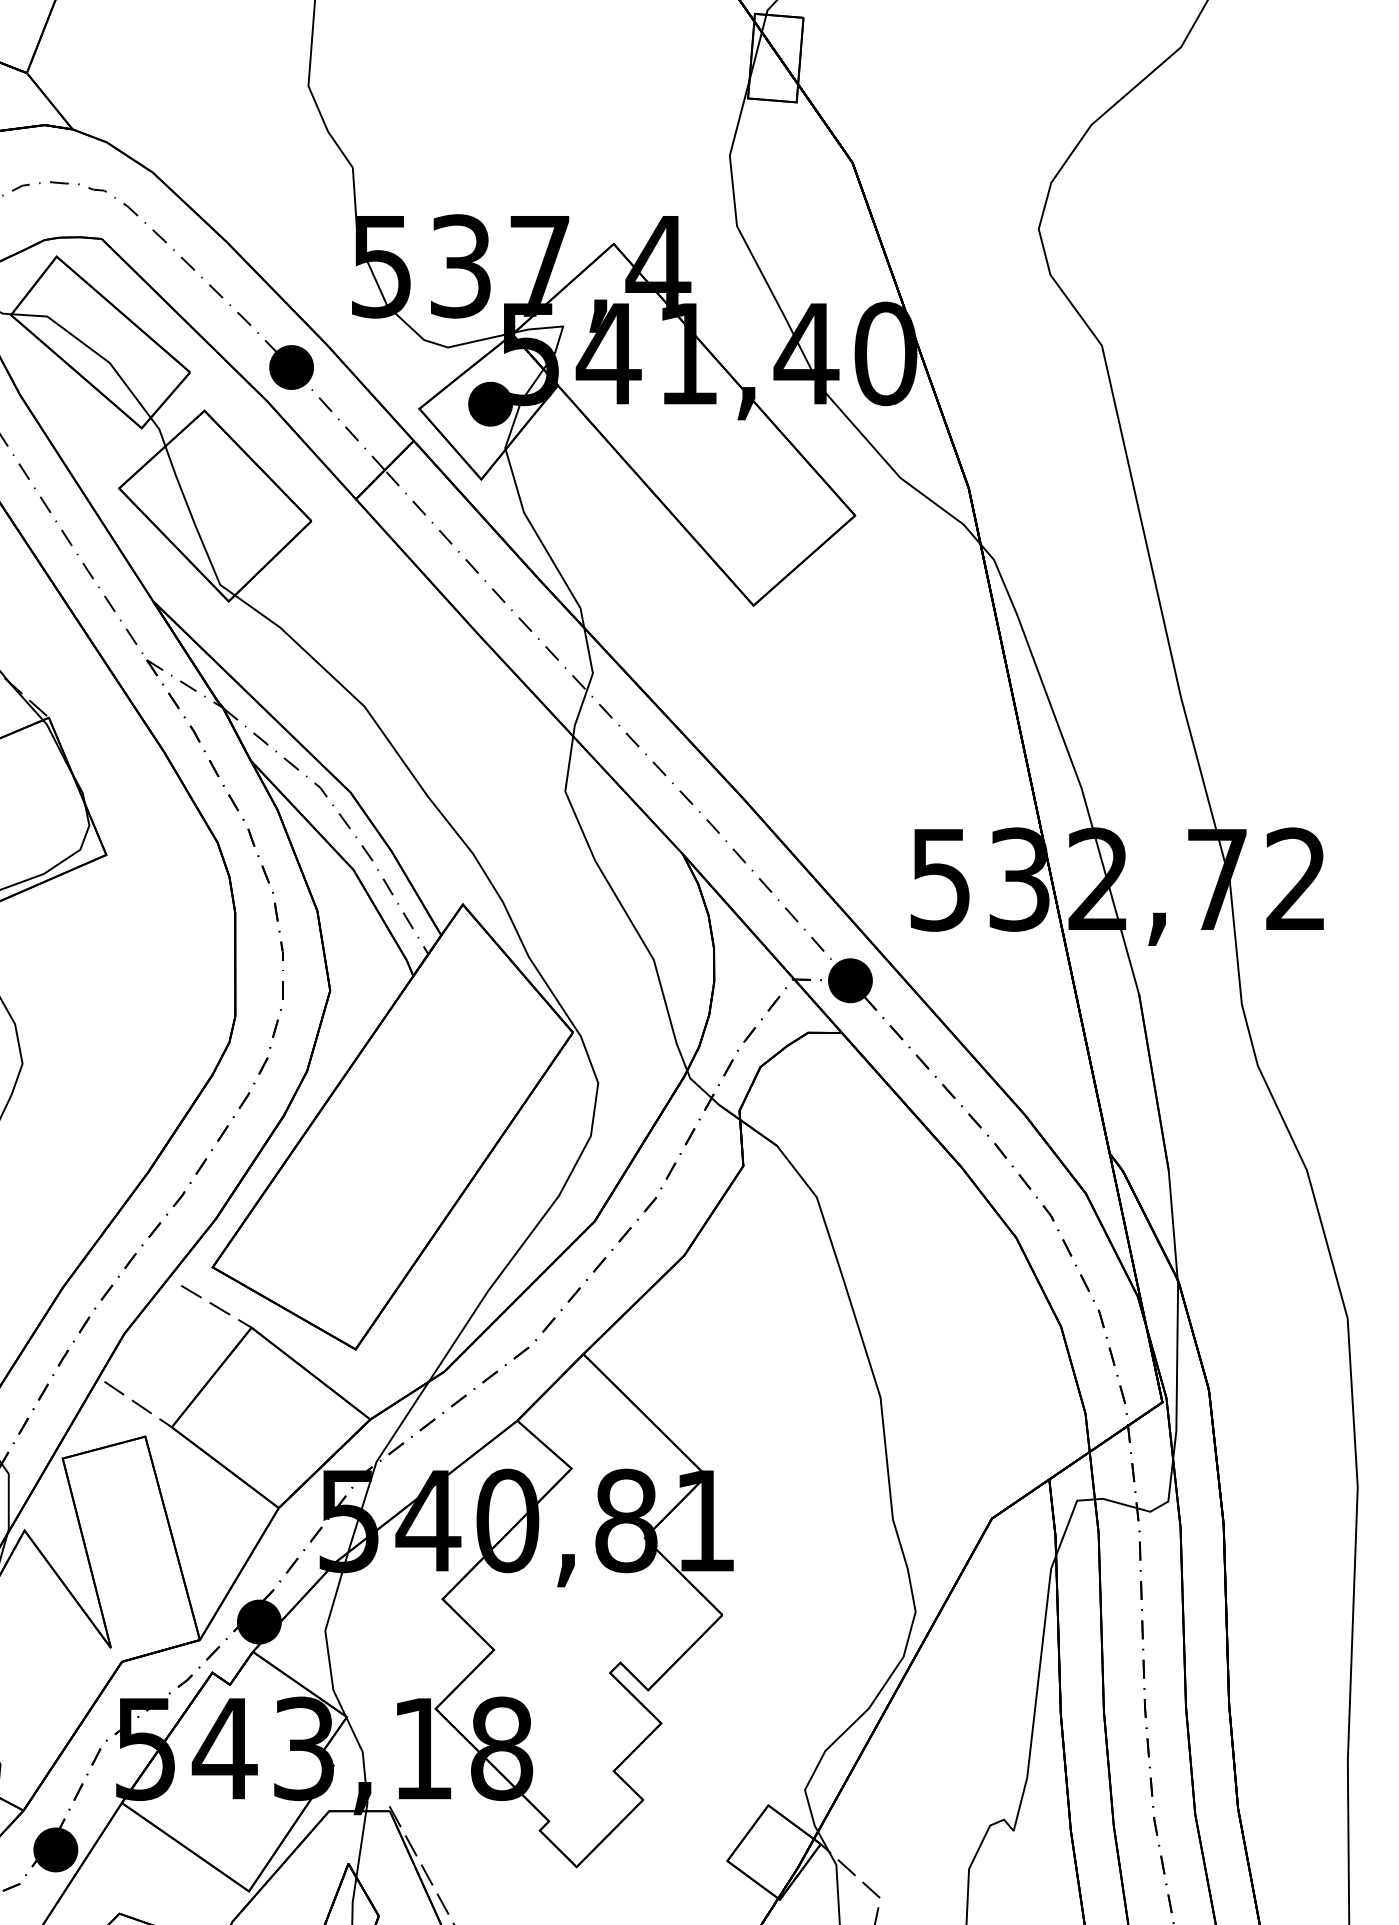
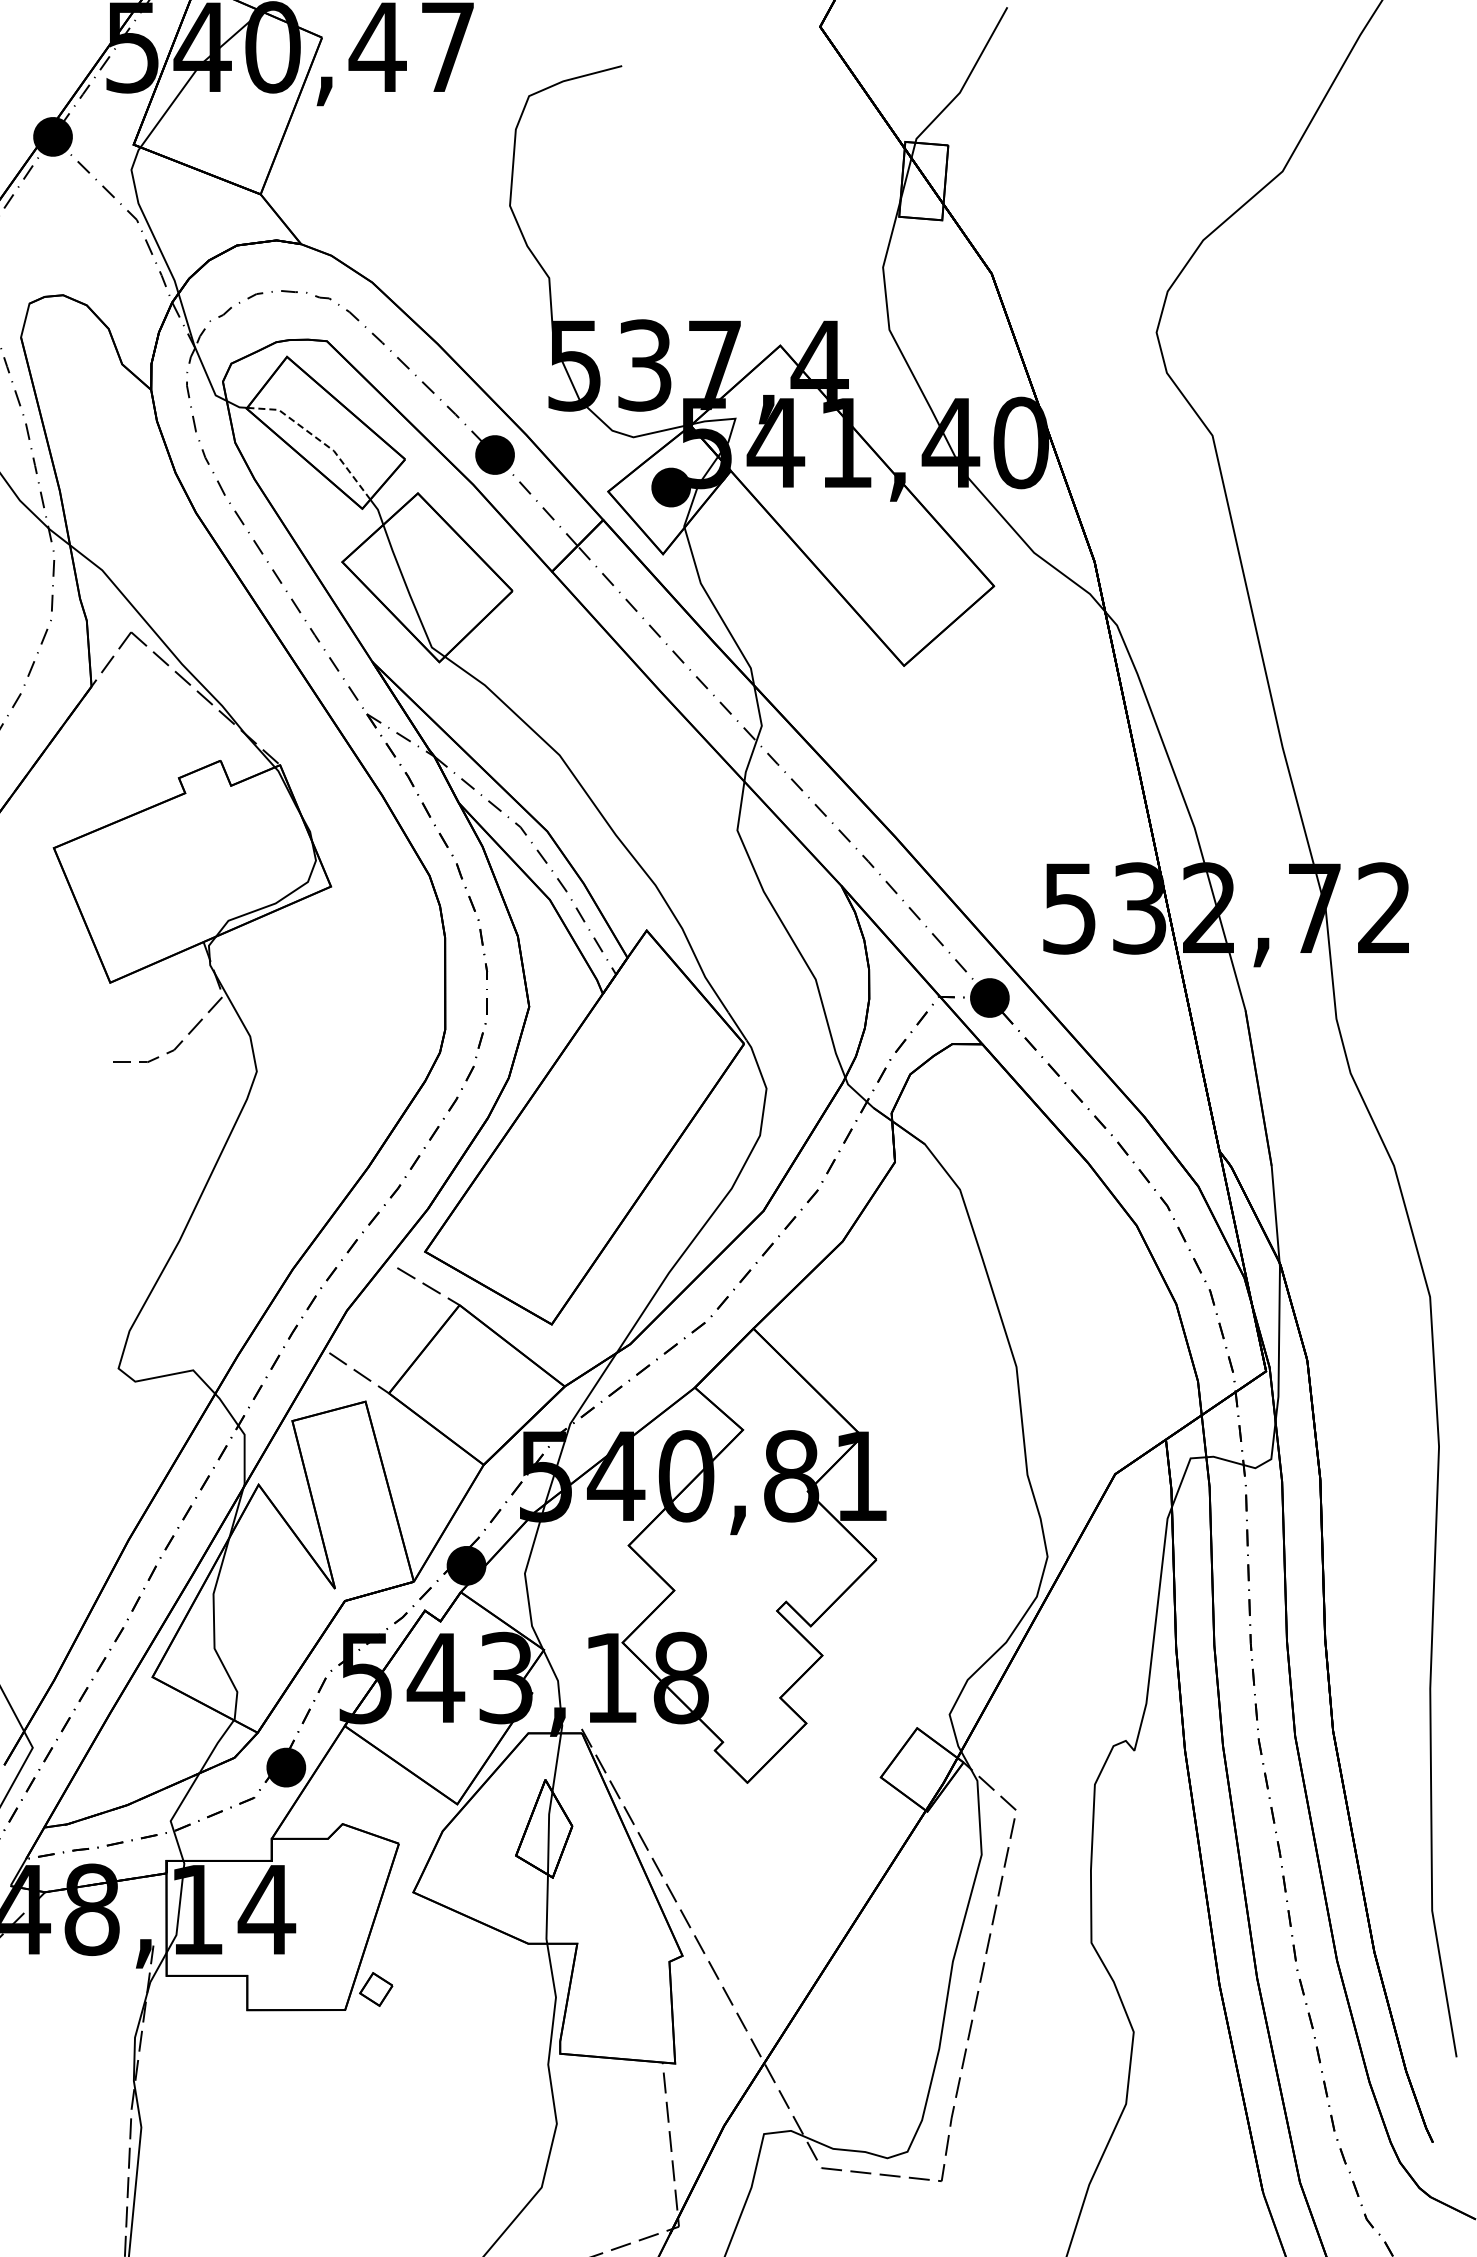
line: (91, 349) -> (317, 439), solid -> dashed

